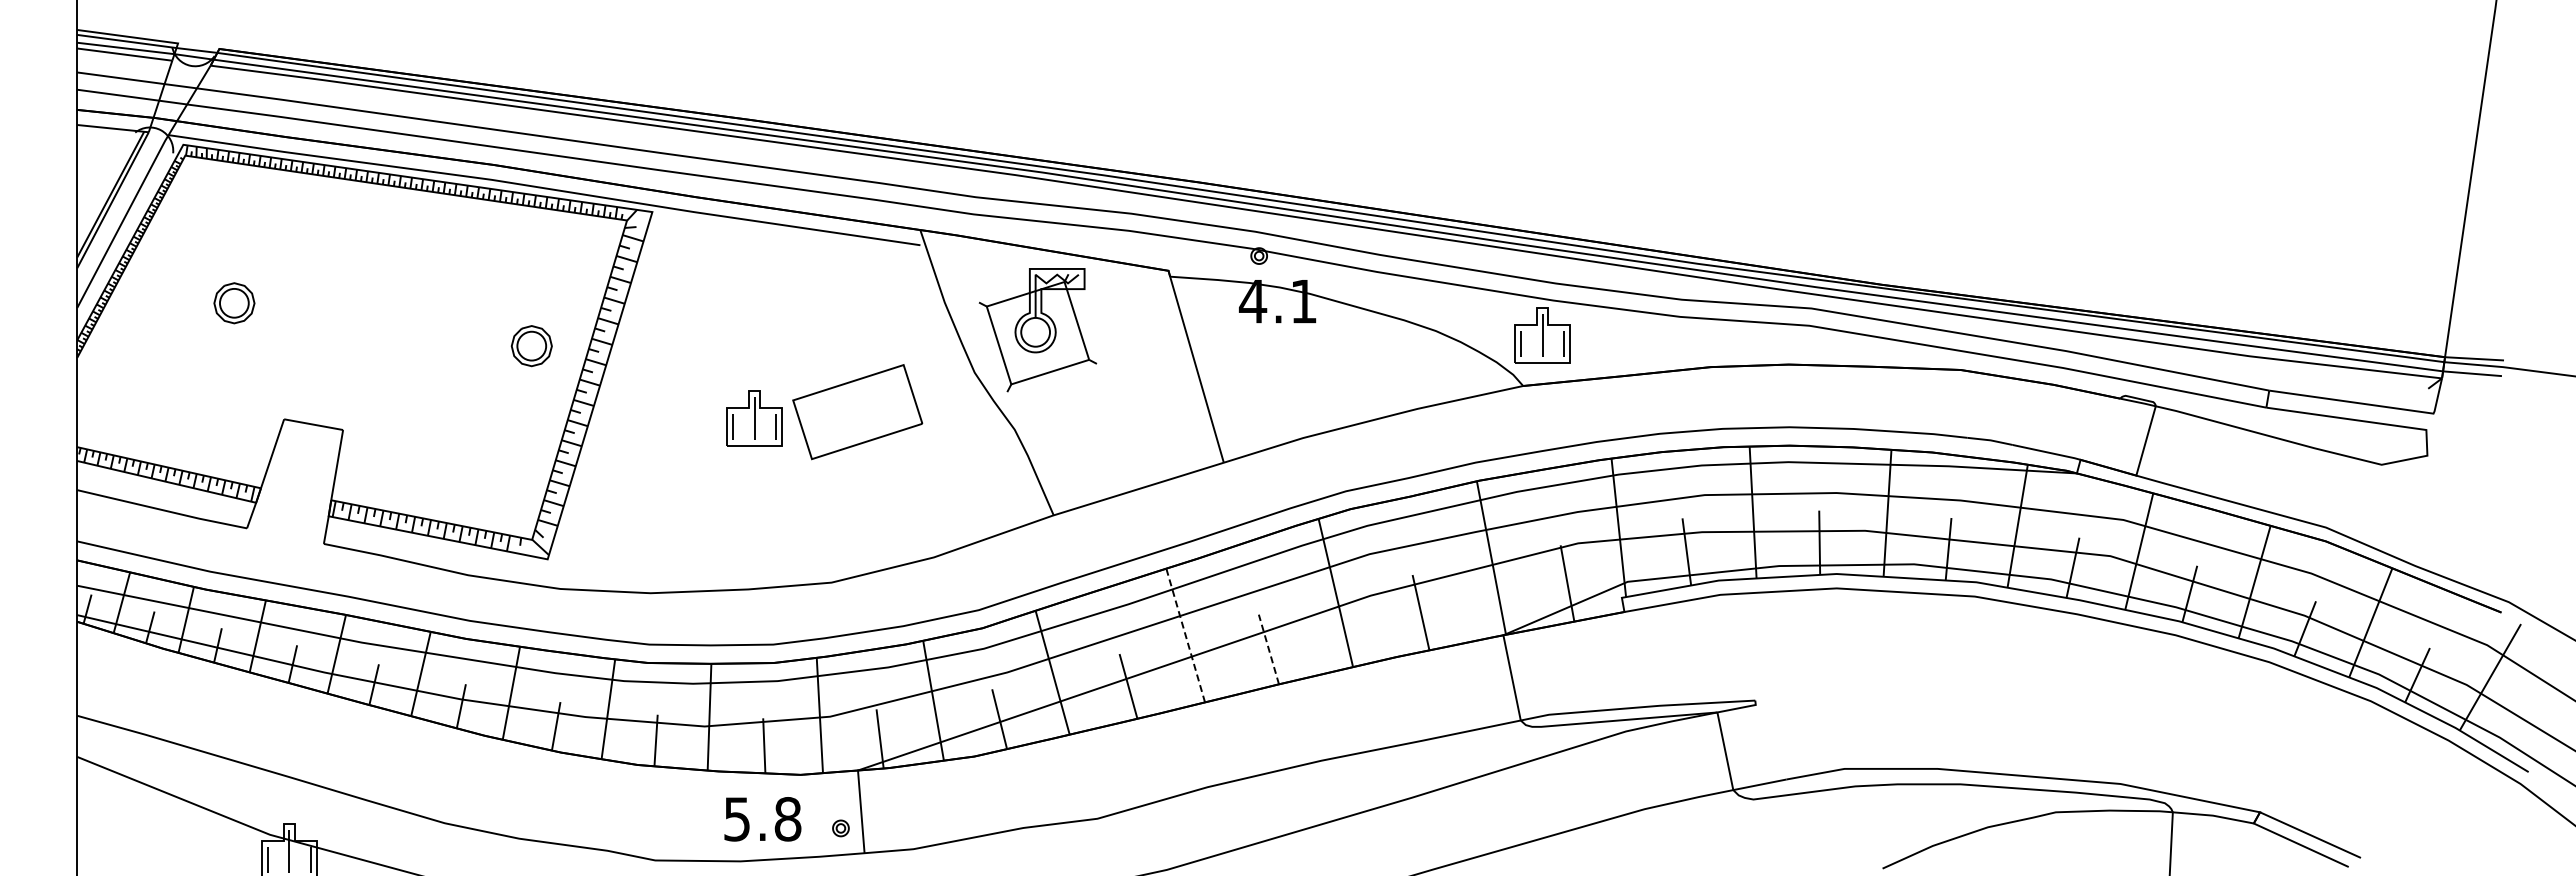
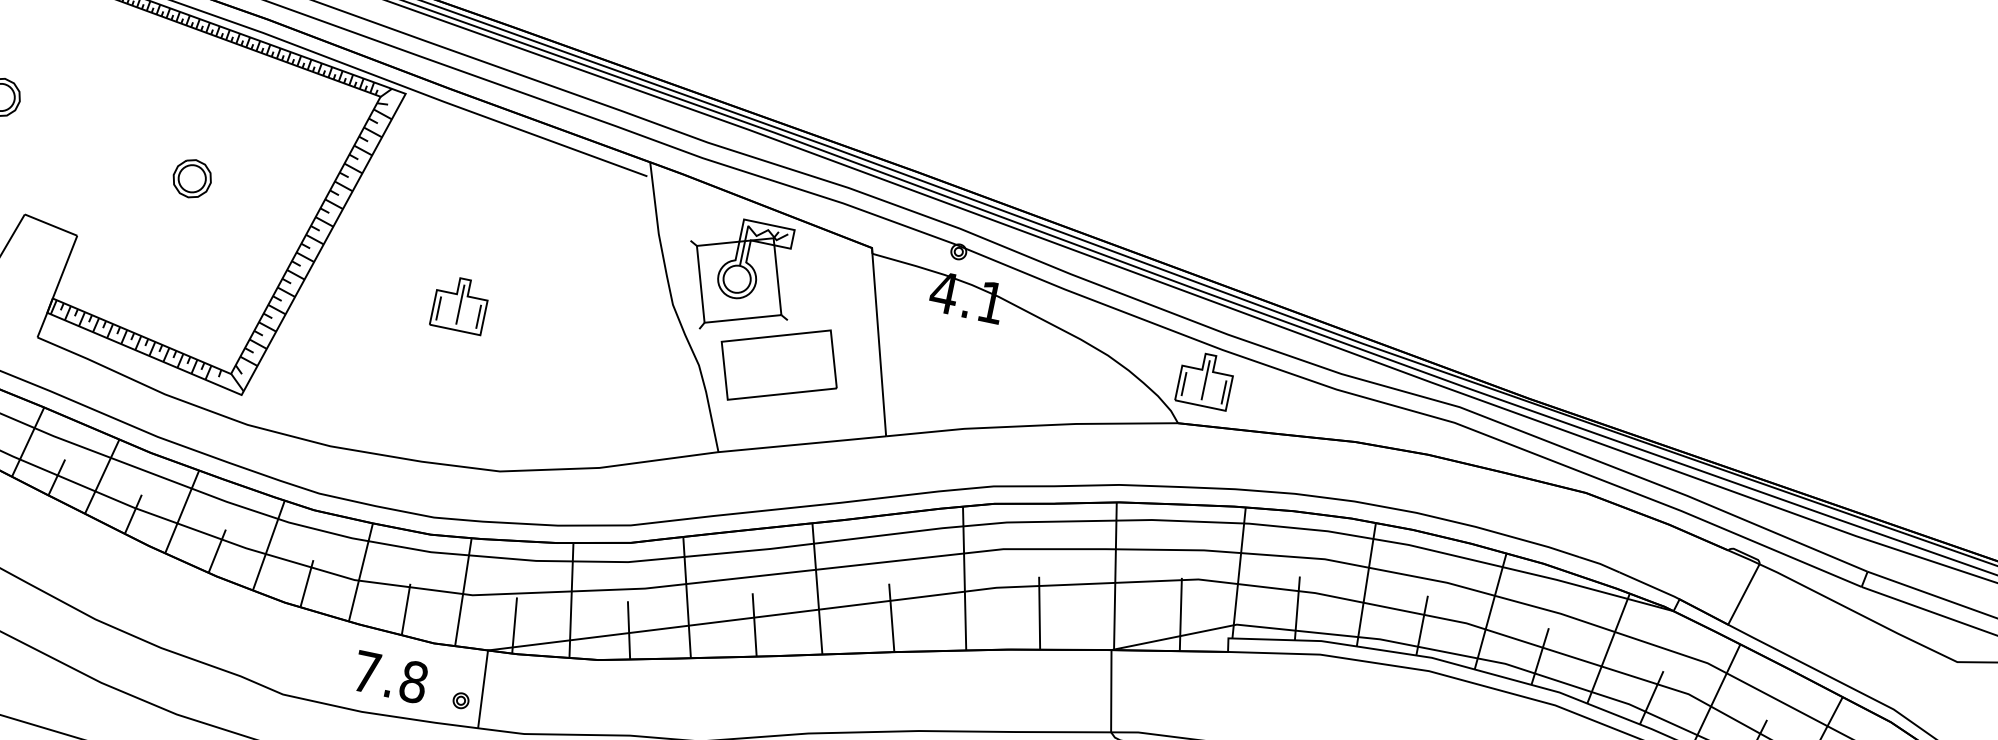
part: (531, 346) -> (191, 179), moved
part: (857, 412) -> (778, 365), moved
line: (1185, 635) -> (817, 588), dashed -> solid
line: (1268, 649) -> (891, 617), dashed -> solid
text: (736, 819) -> (366, 672), 5.8 -> 7.8

